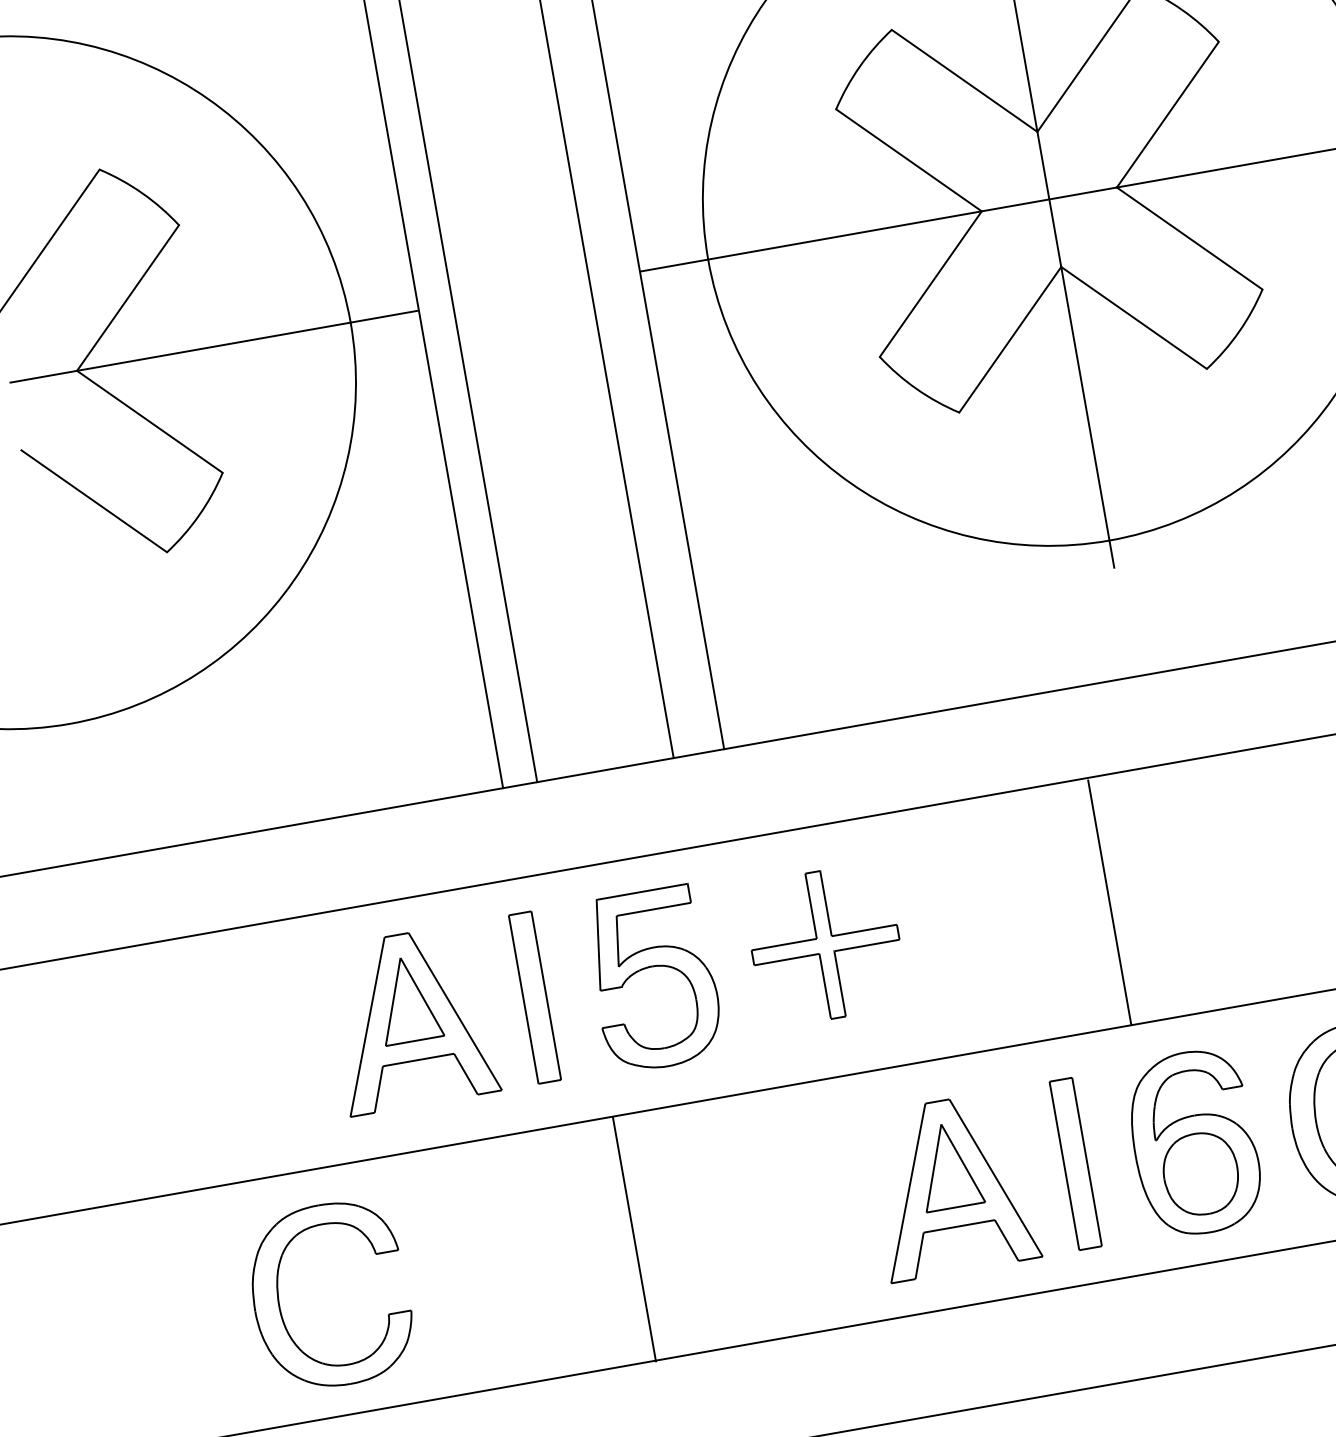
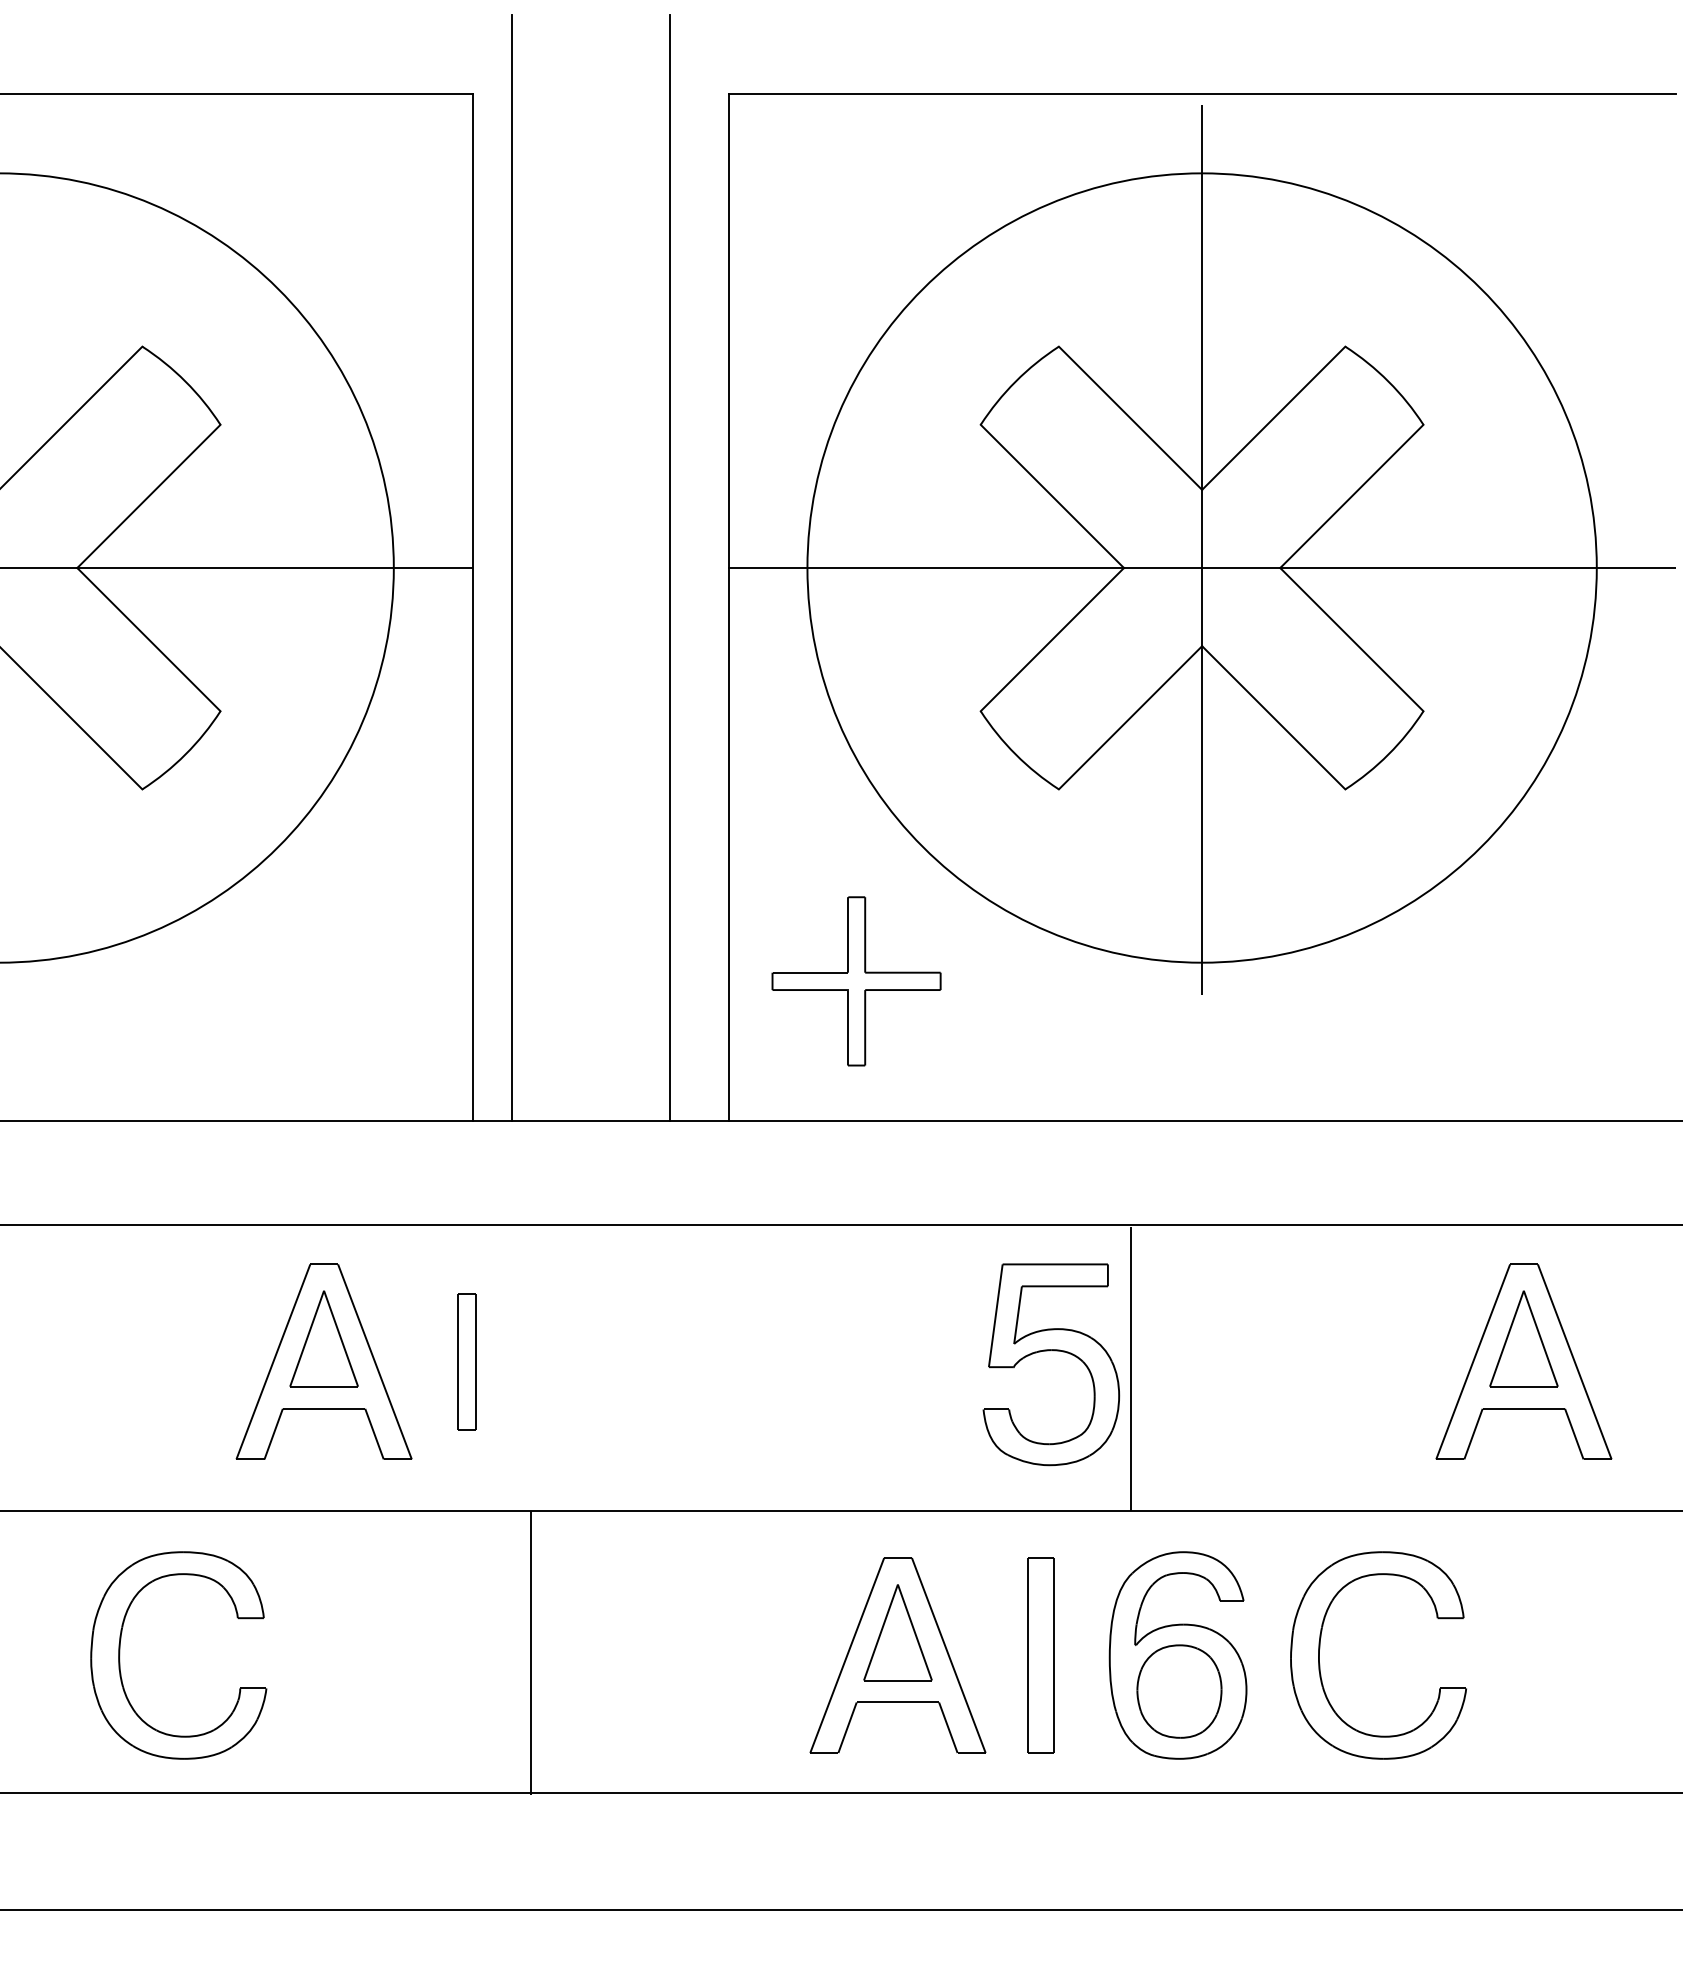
part: (825, 945) -> (856, 981), moved
part: (650, 968) -> (1049, 1351), moved
part: (534, 997) -> (466, 1361), size x0.7

